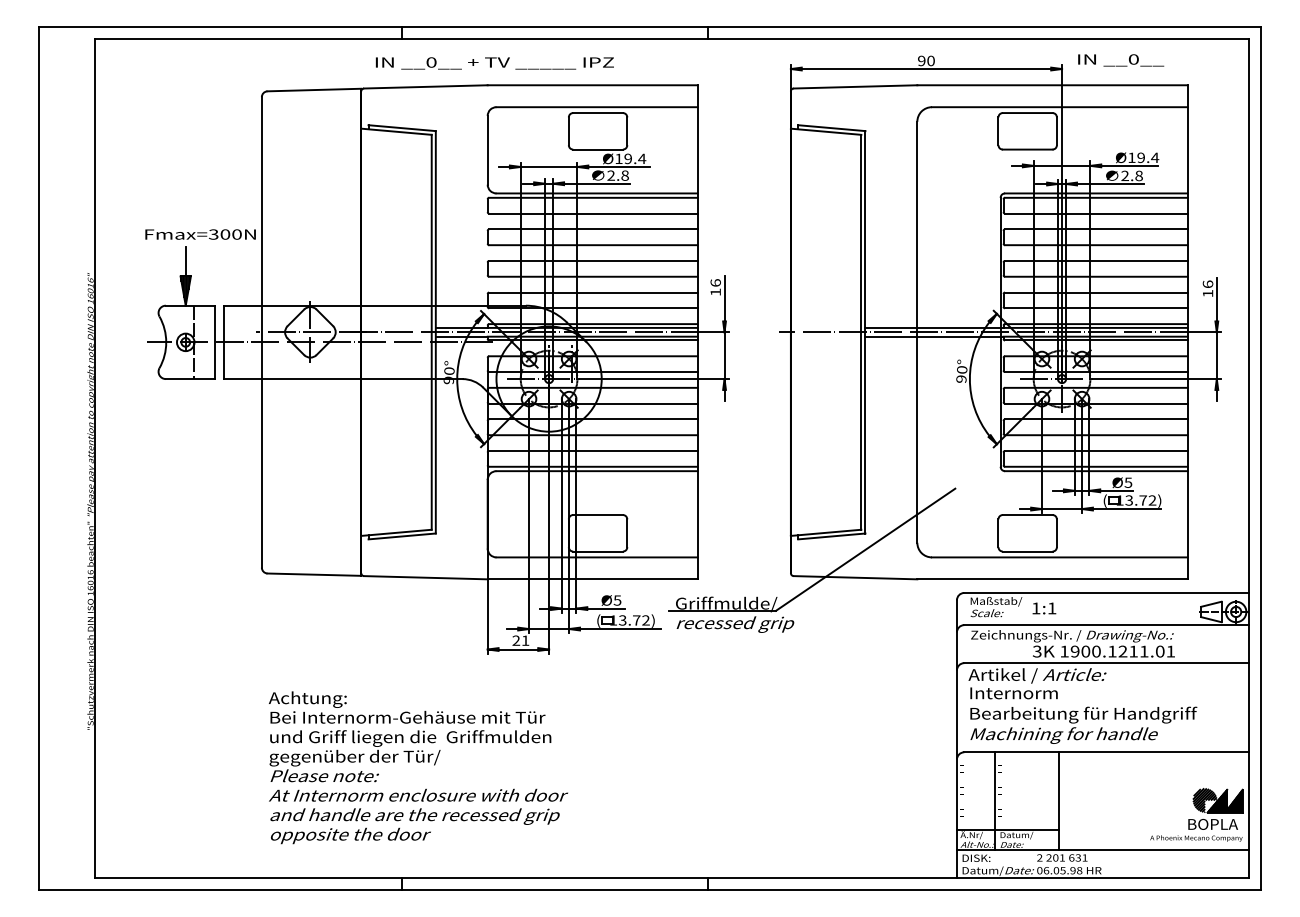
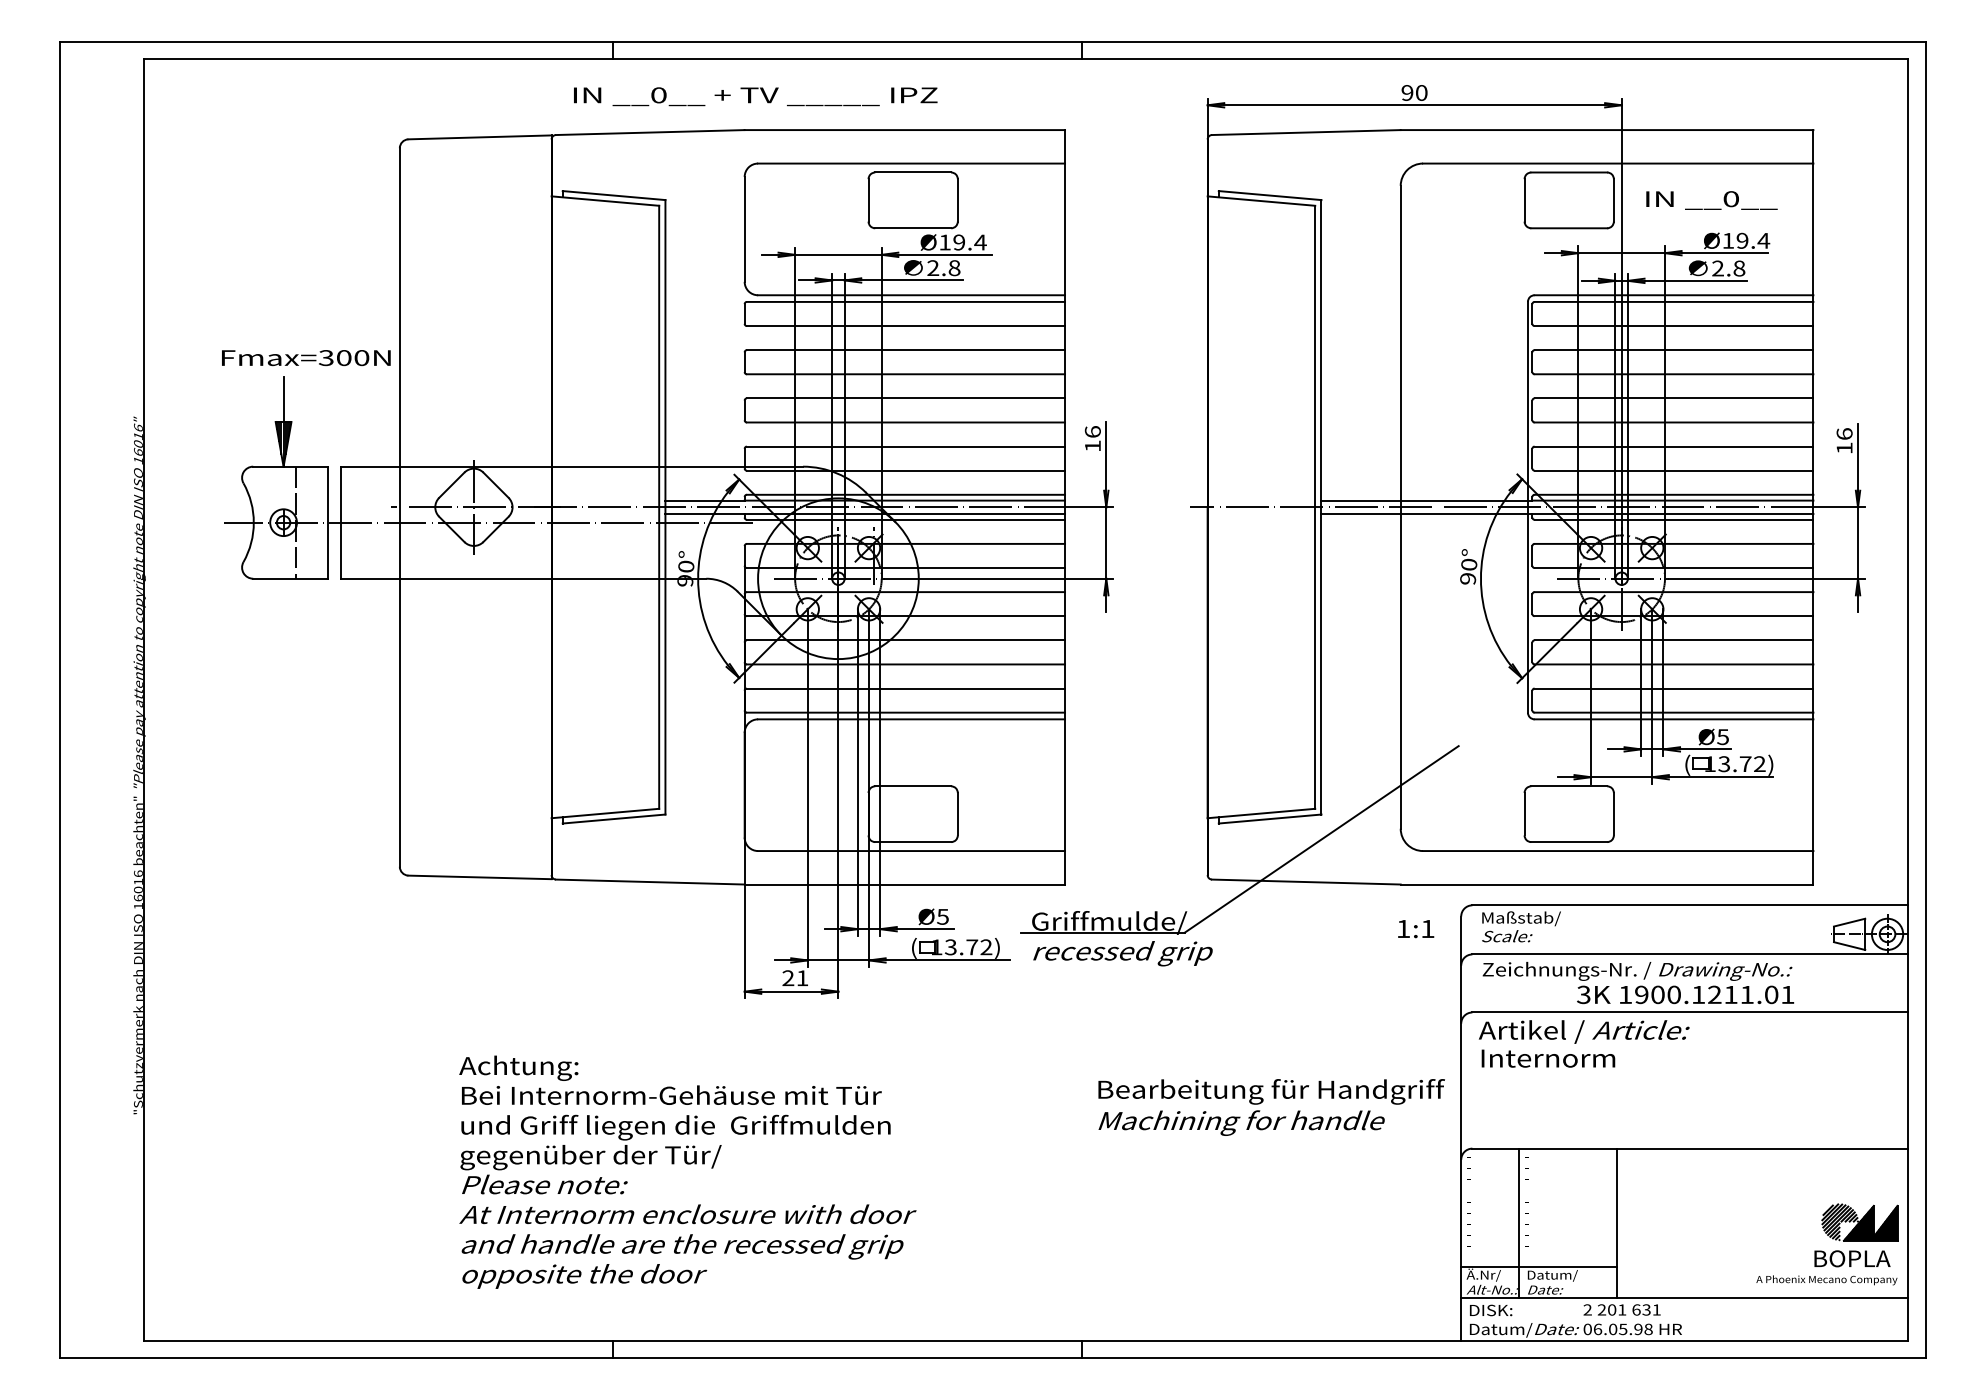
text: (1121, 60) -> (1712, 200), moved
text: (1044, 608) -> (1416, 929), moved
text: (1083, 724) -> (1271, 1106), moved
text: (418, 767) -> (687, 1171), moved

